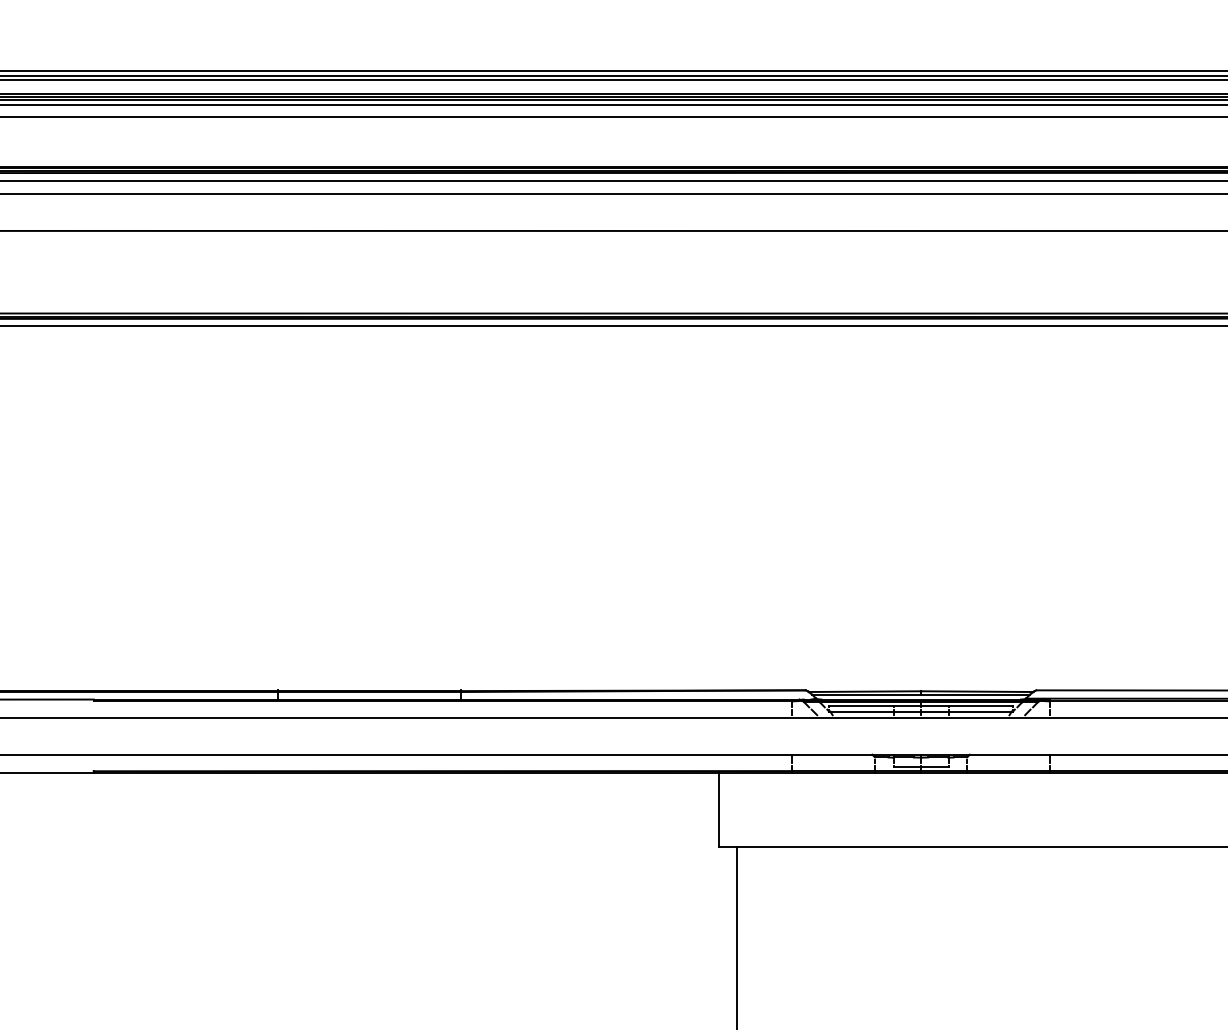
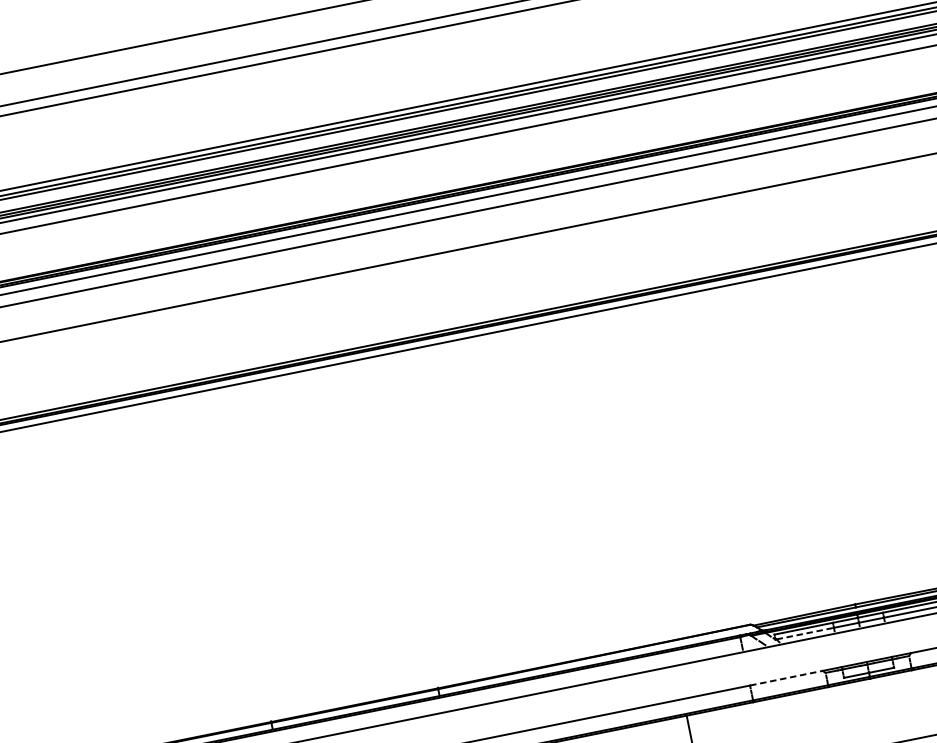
line: (861, 711) -> (804, 633), solid -> dashed
line: (832, 754) -> (786, 678), solid -> dashed

